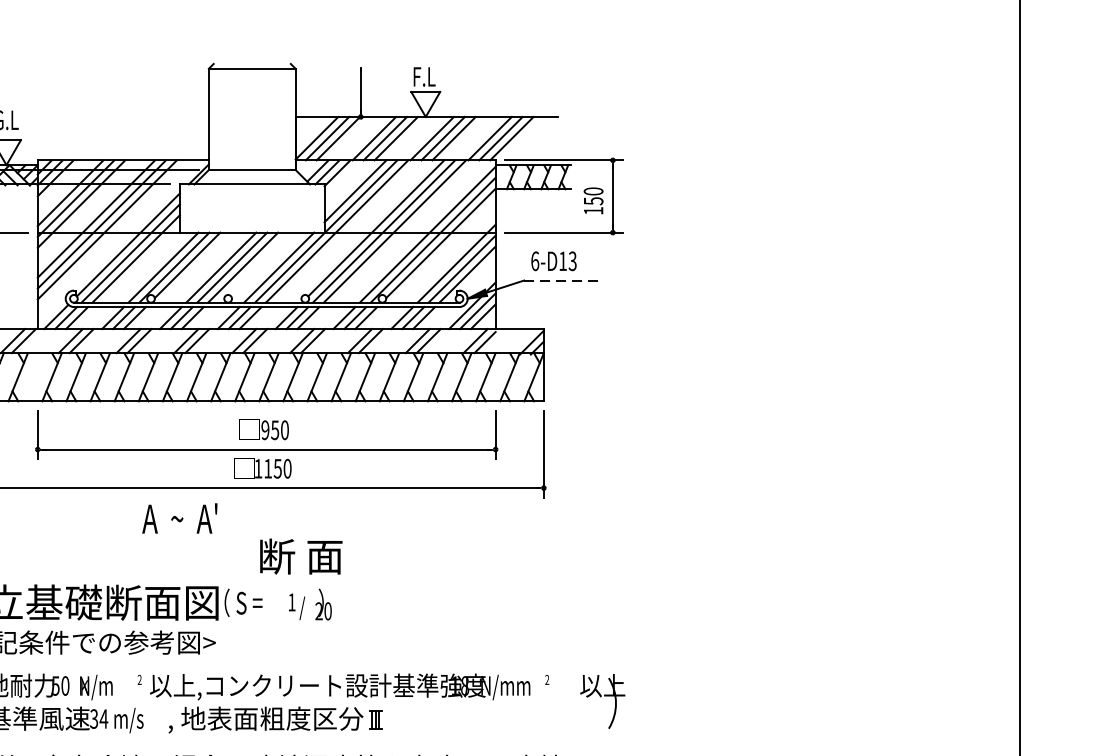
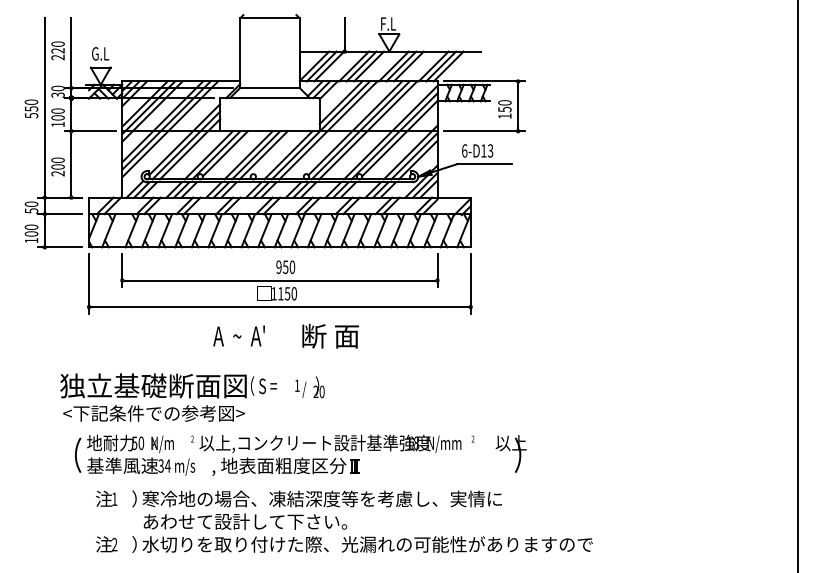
line: (563, 280) -> (484, 164), dashed -> solid
text: (178, 517) -> (238, 335), moved
text: (300, 555) -> (330, 335), moved

